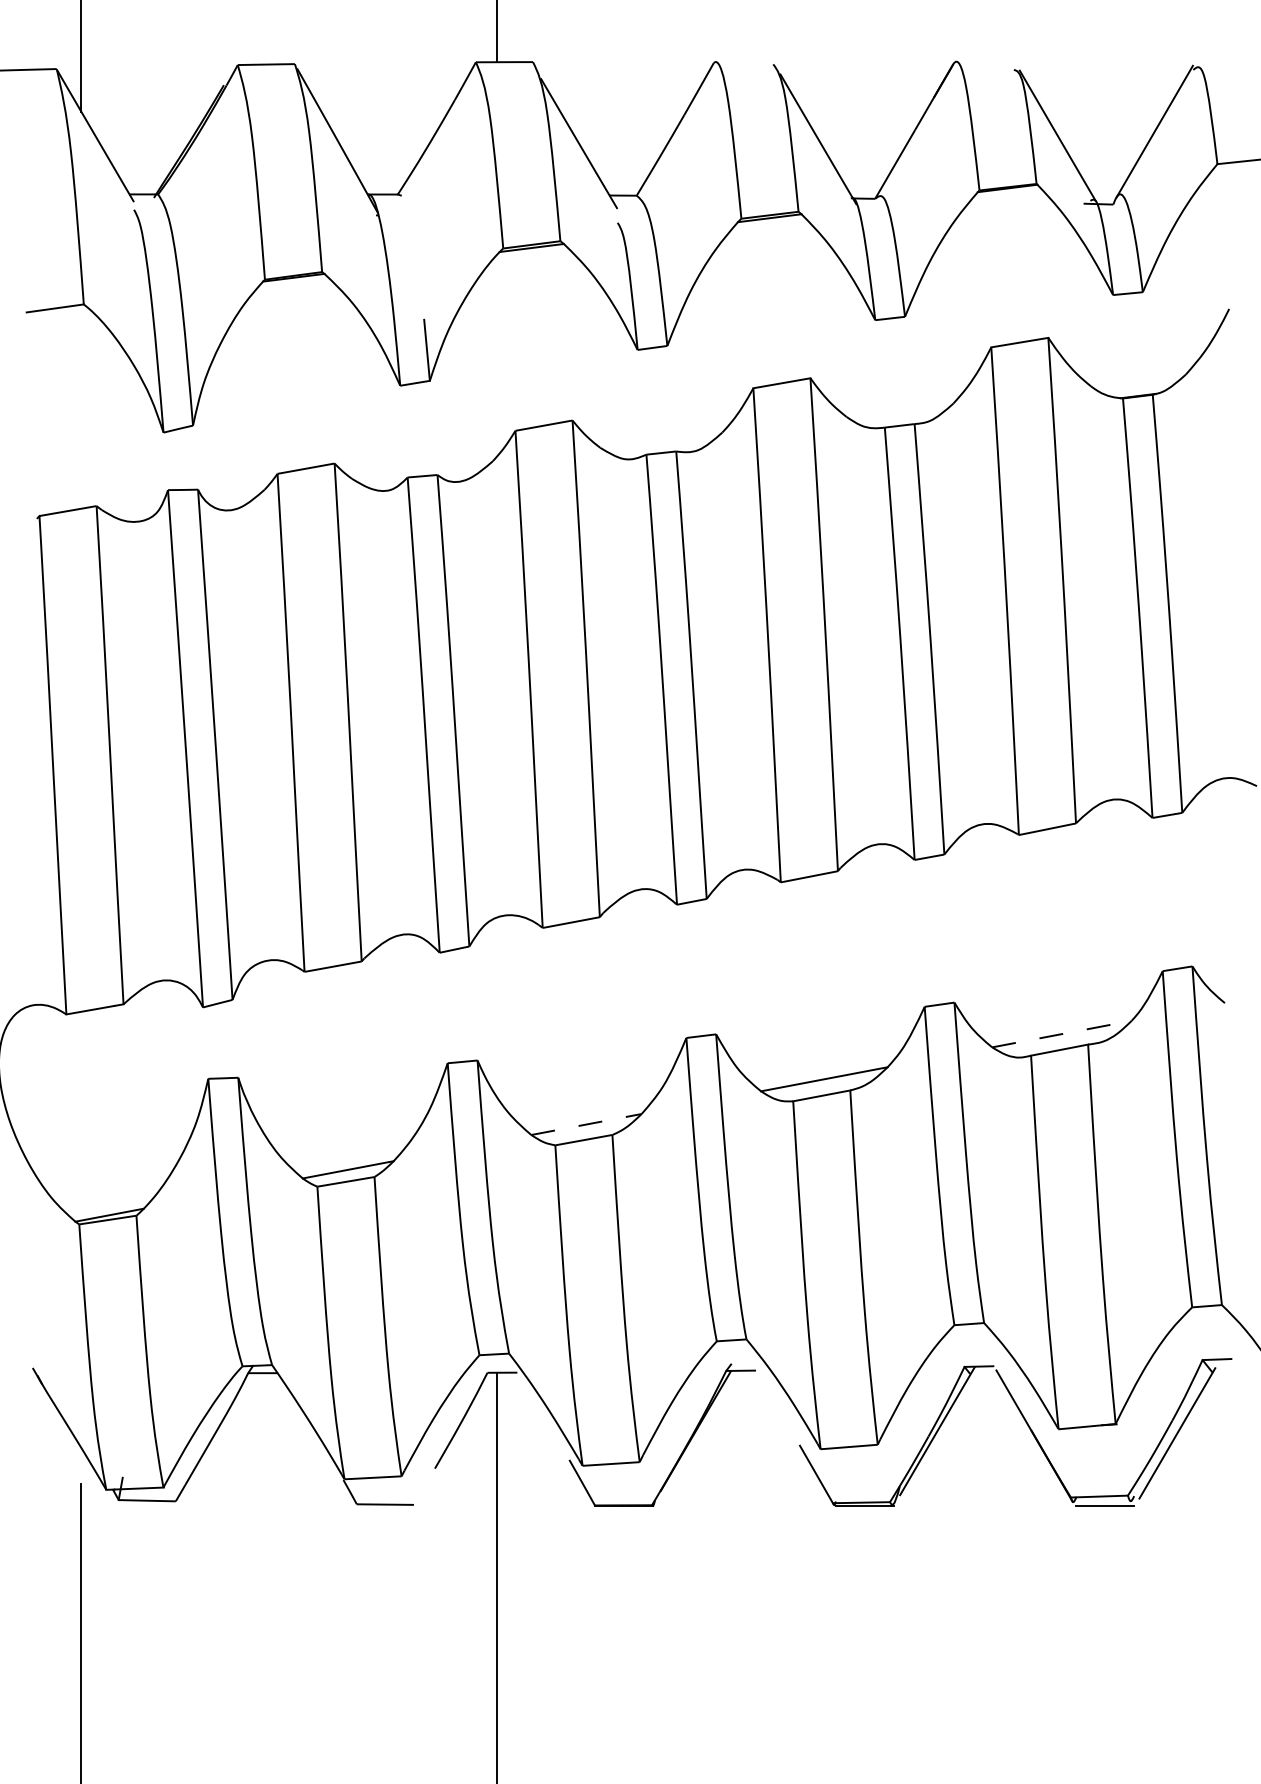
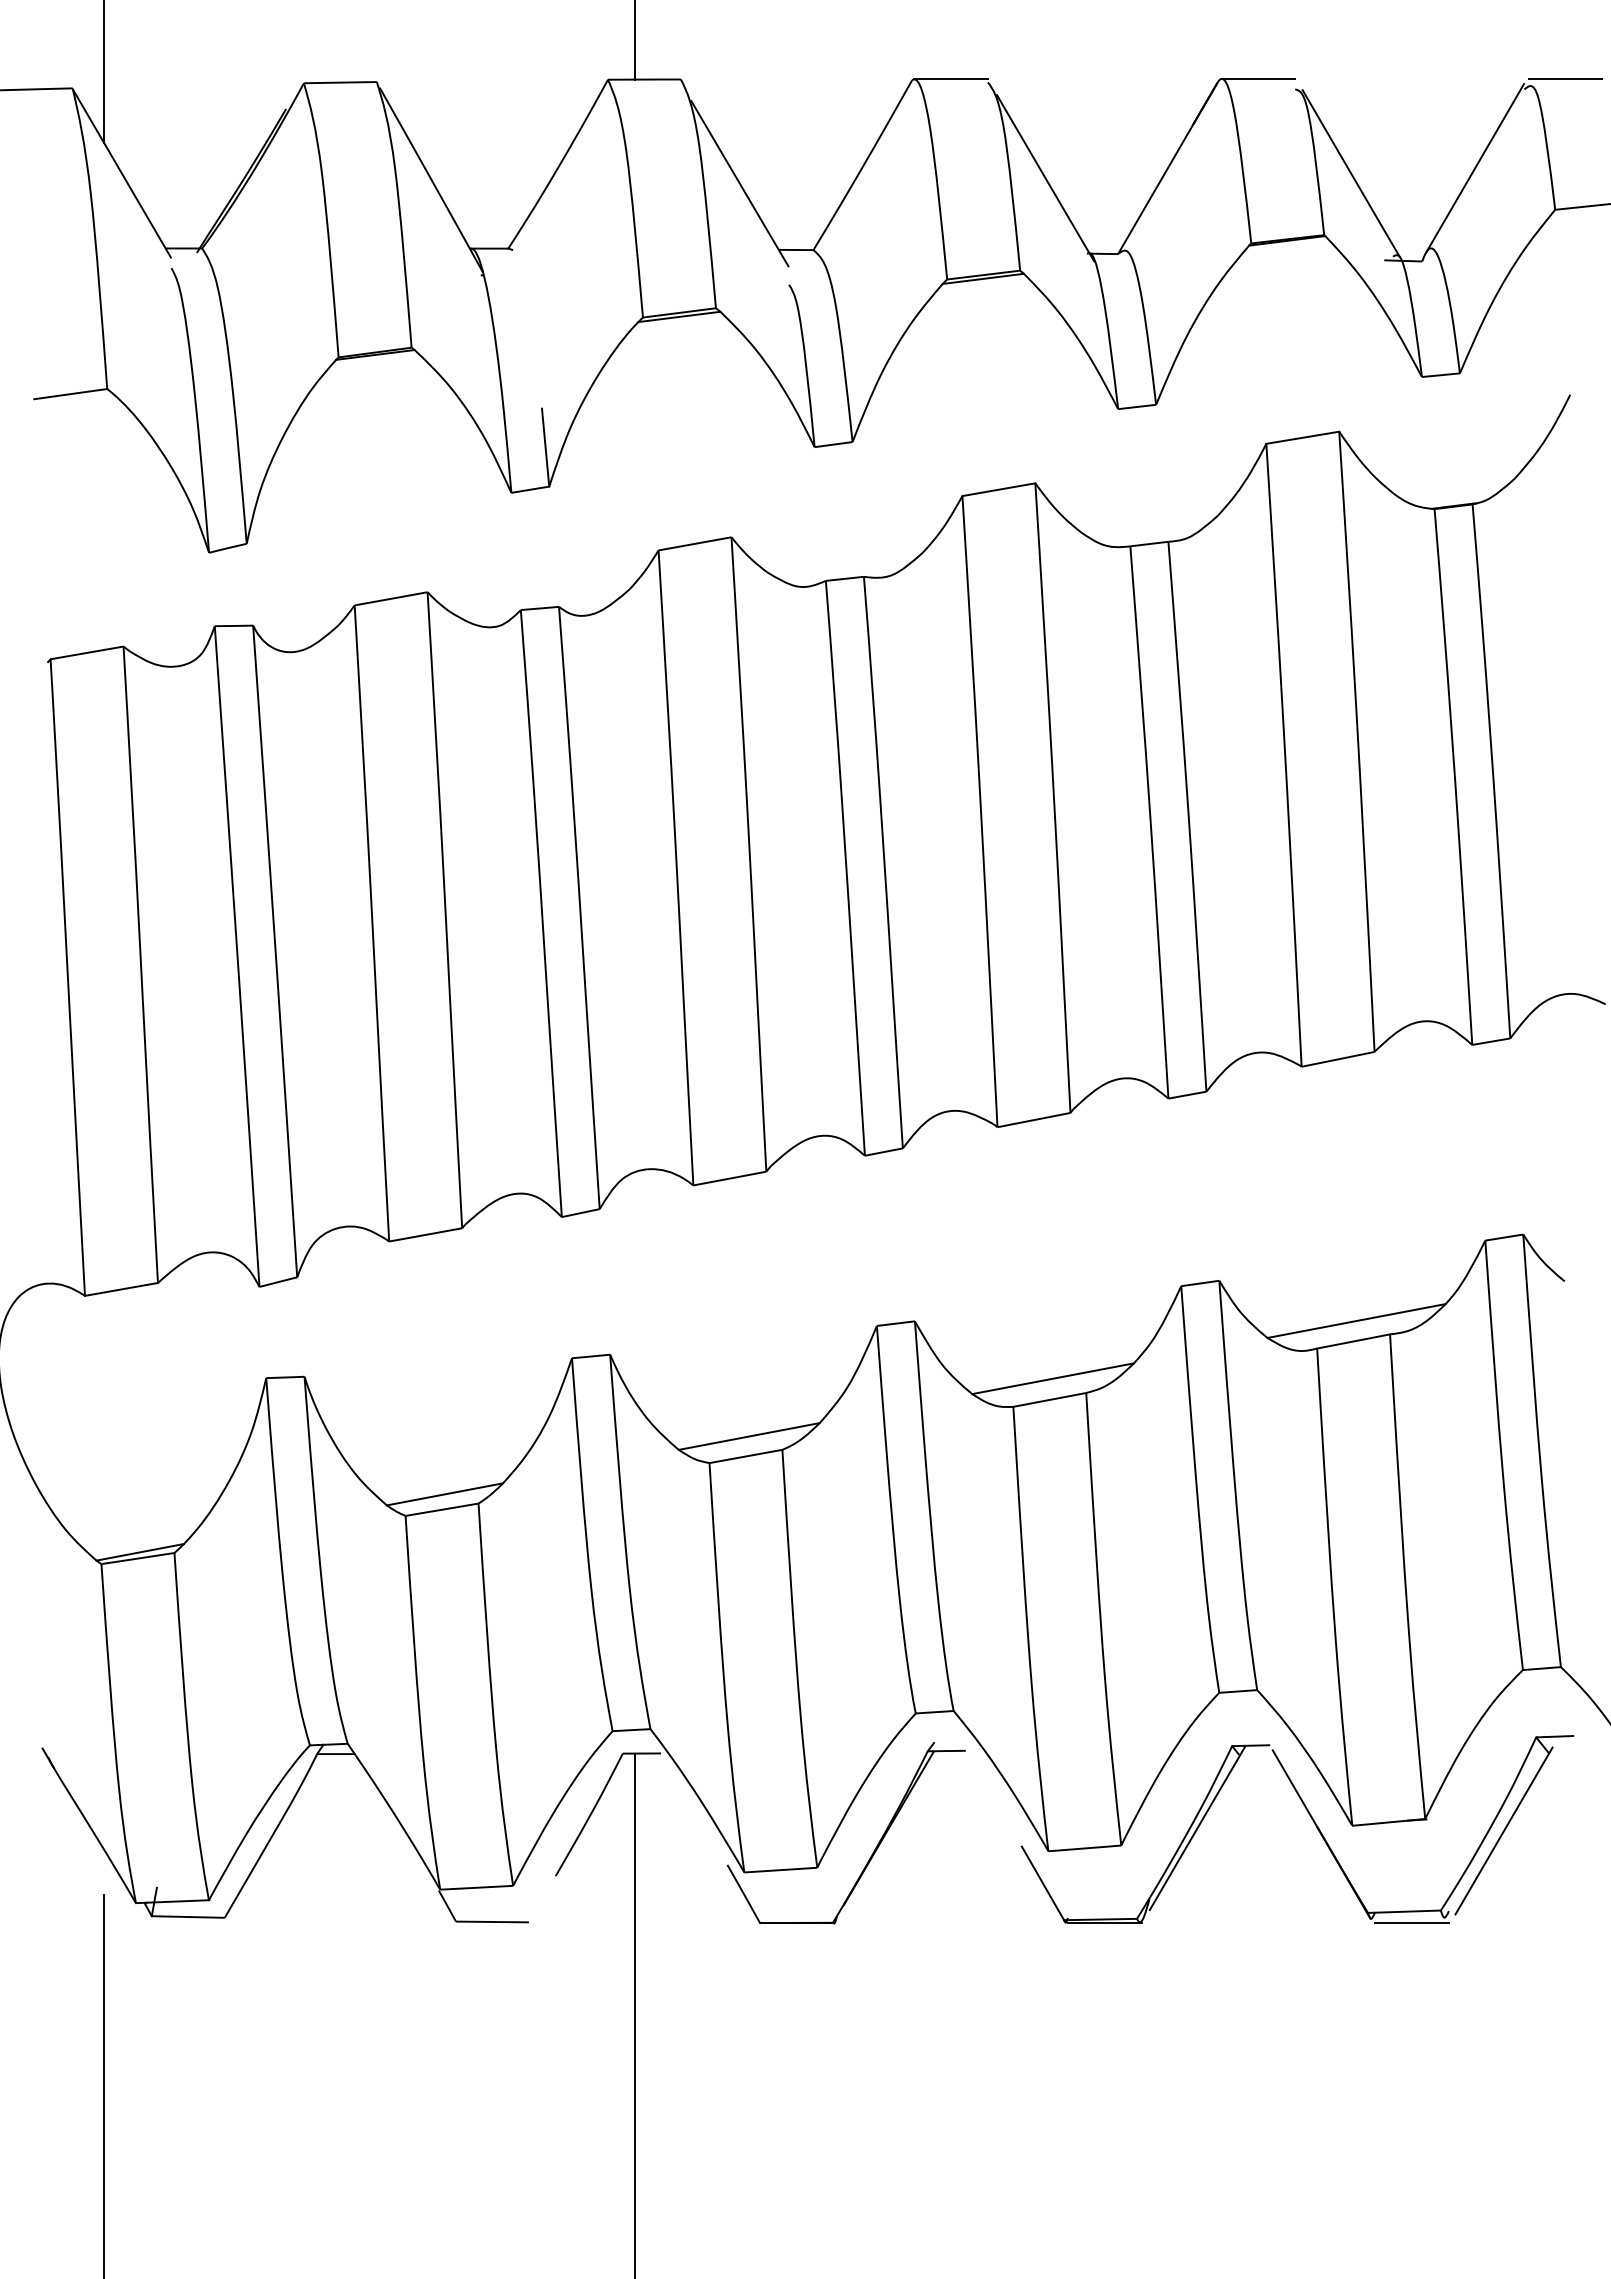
line: (744, 62) -> (950, 79), added
line: (985, 62) -> (1258, 79), added
line: (1225, 62) -> (1565, 79), added
line: (1061, 1034) -> (1356, 1321), dashed -> solid
line: (586, 1124) -> (749, 1436), dashed -> solid

